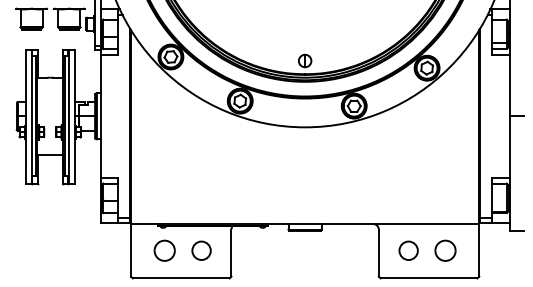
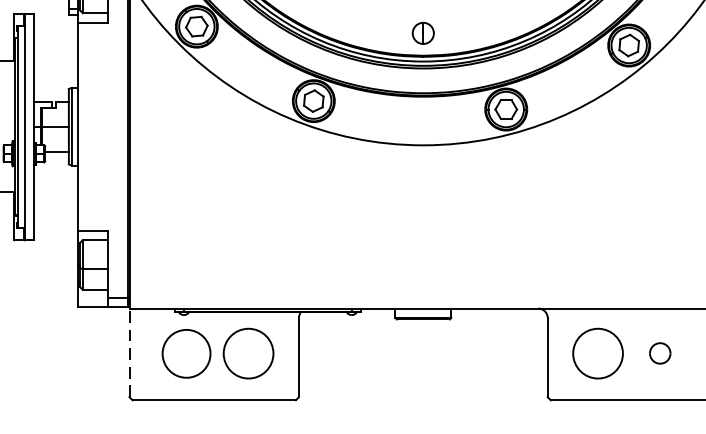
line: (131, 249) -> (130, 351), solid -> dashed
part: (164, 250) -> (185, 353), size x1.4
circle: (201, 250) -> (248, 353), size x1.6
circle: (408, 250) -> (597, 353), size x1.6
part: (445, 250) -> (660, 353), size x0.6

